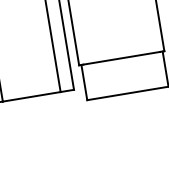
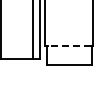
line: (120, 58) -> (68, 45), solid -> dashed

